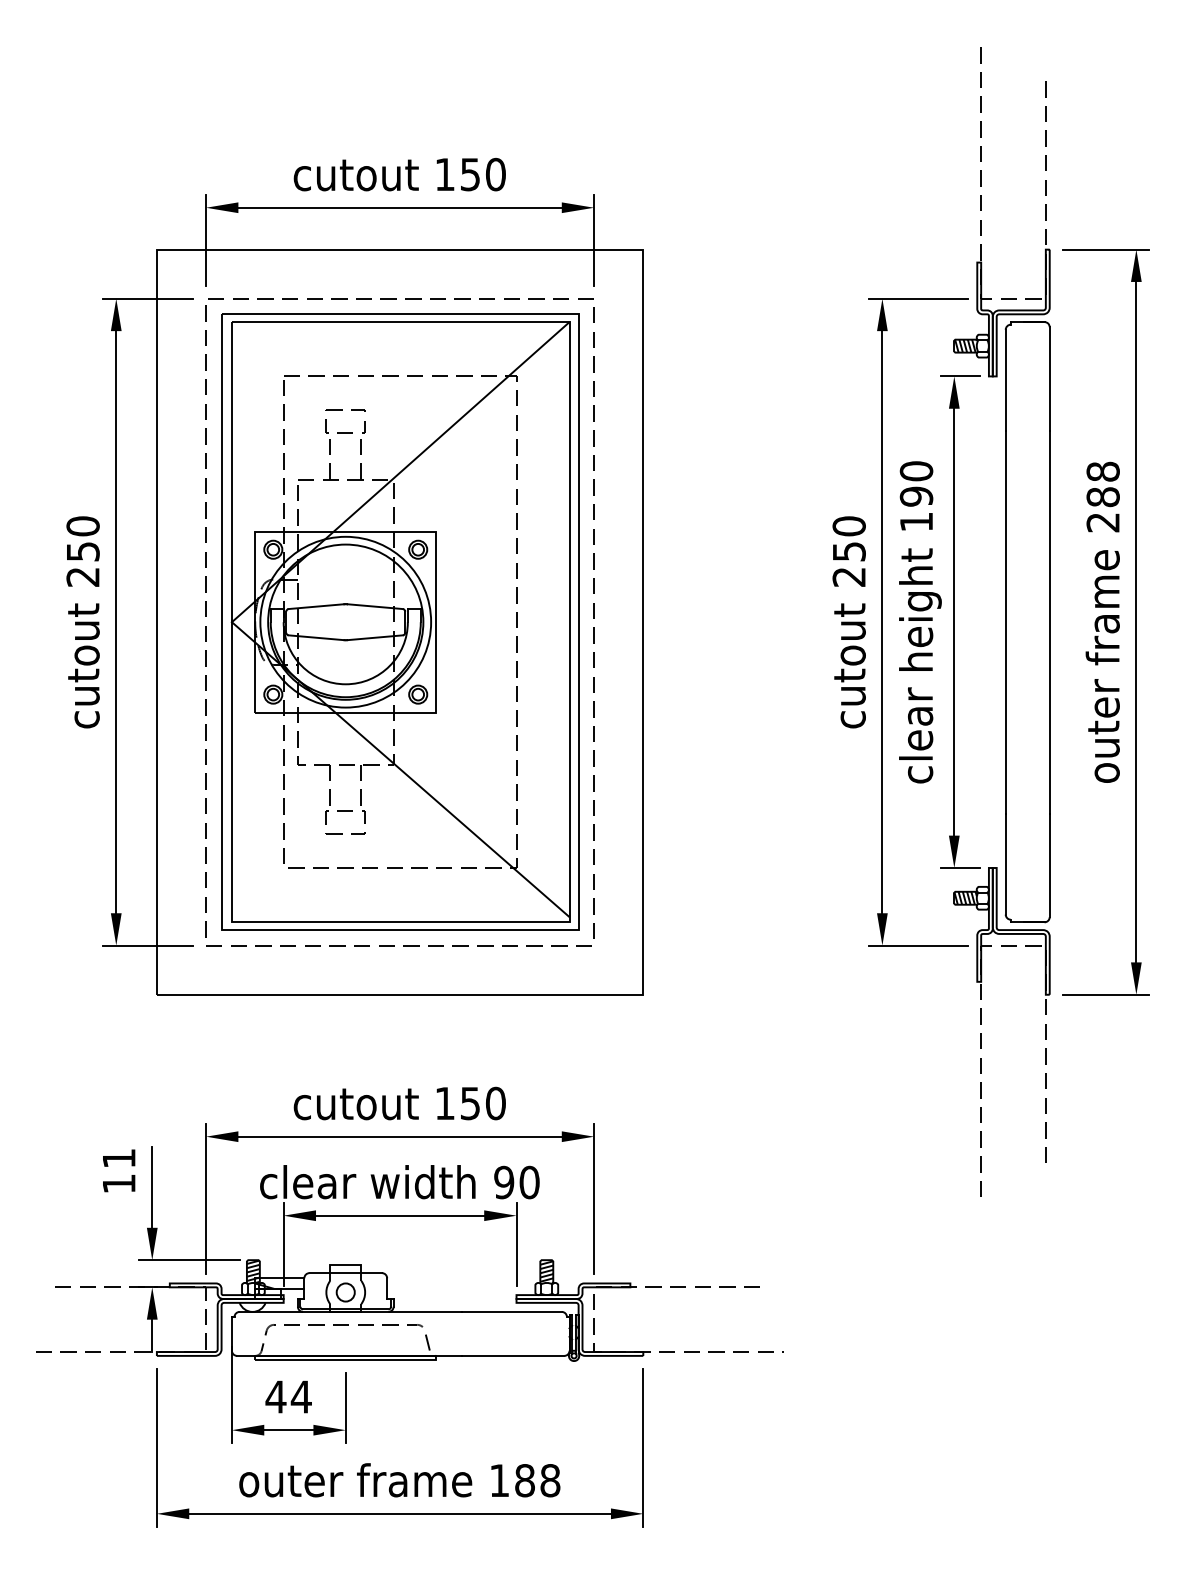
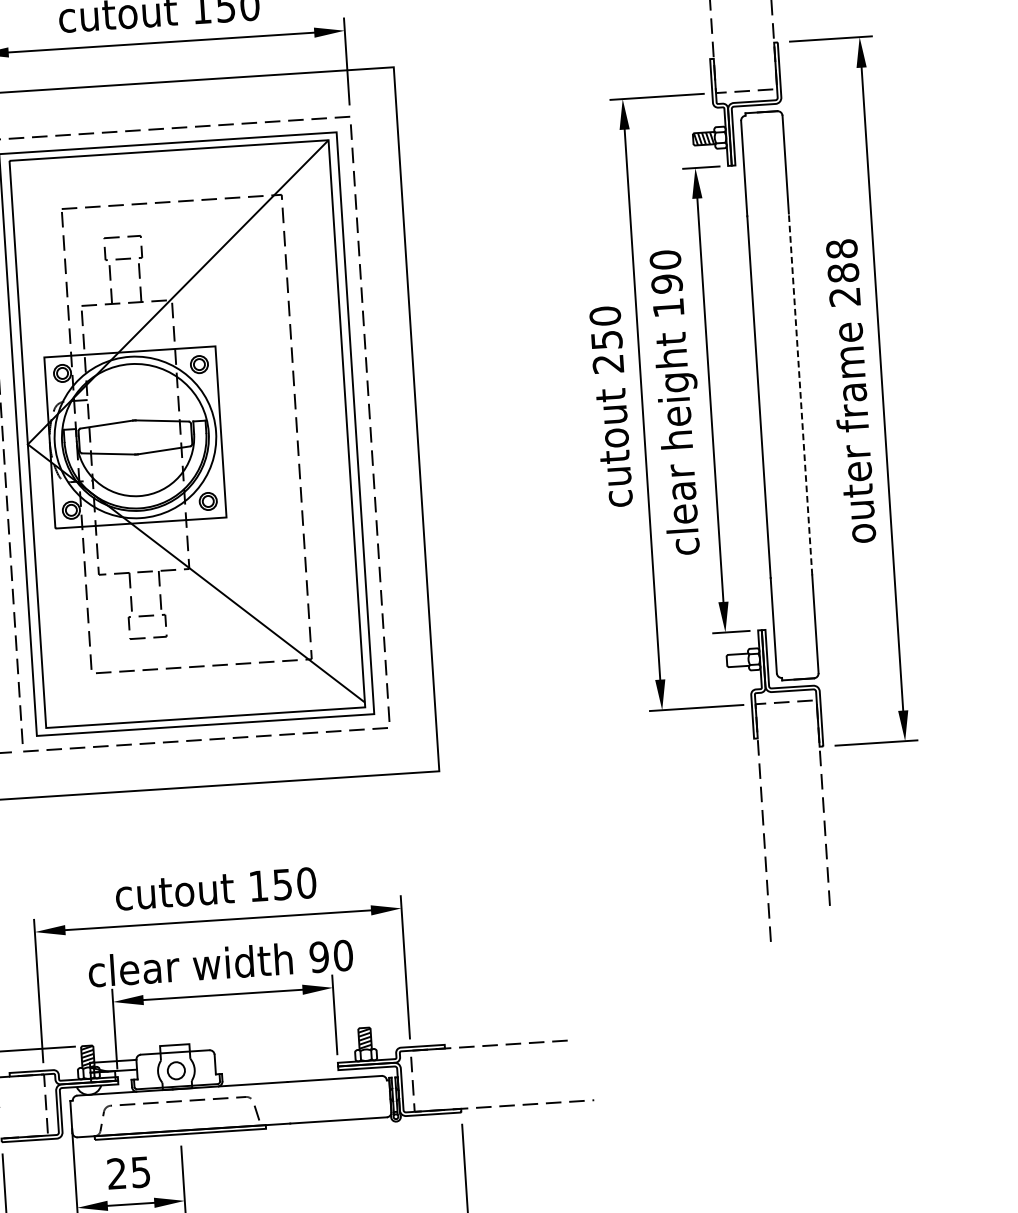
line: (1049, 621) -> (800, 393), solid -> dashed
hatch: (965, 897) -> (737, 659), removed
text: (288, 1396) -> (128, 1172), 44 -> 25

